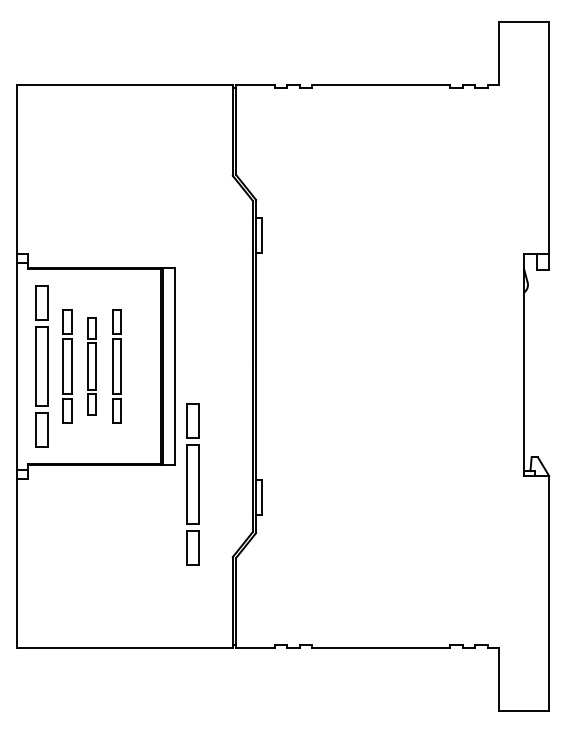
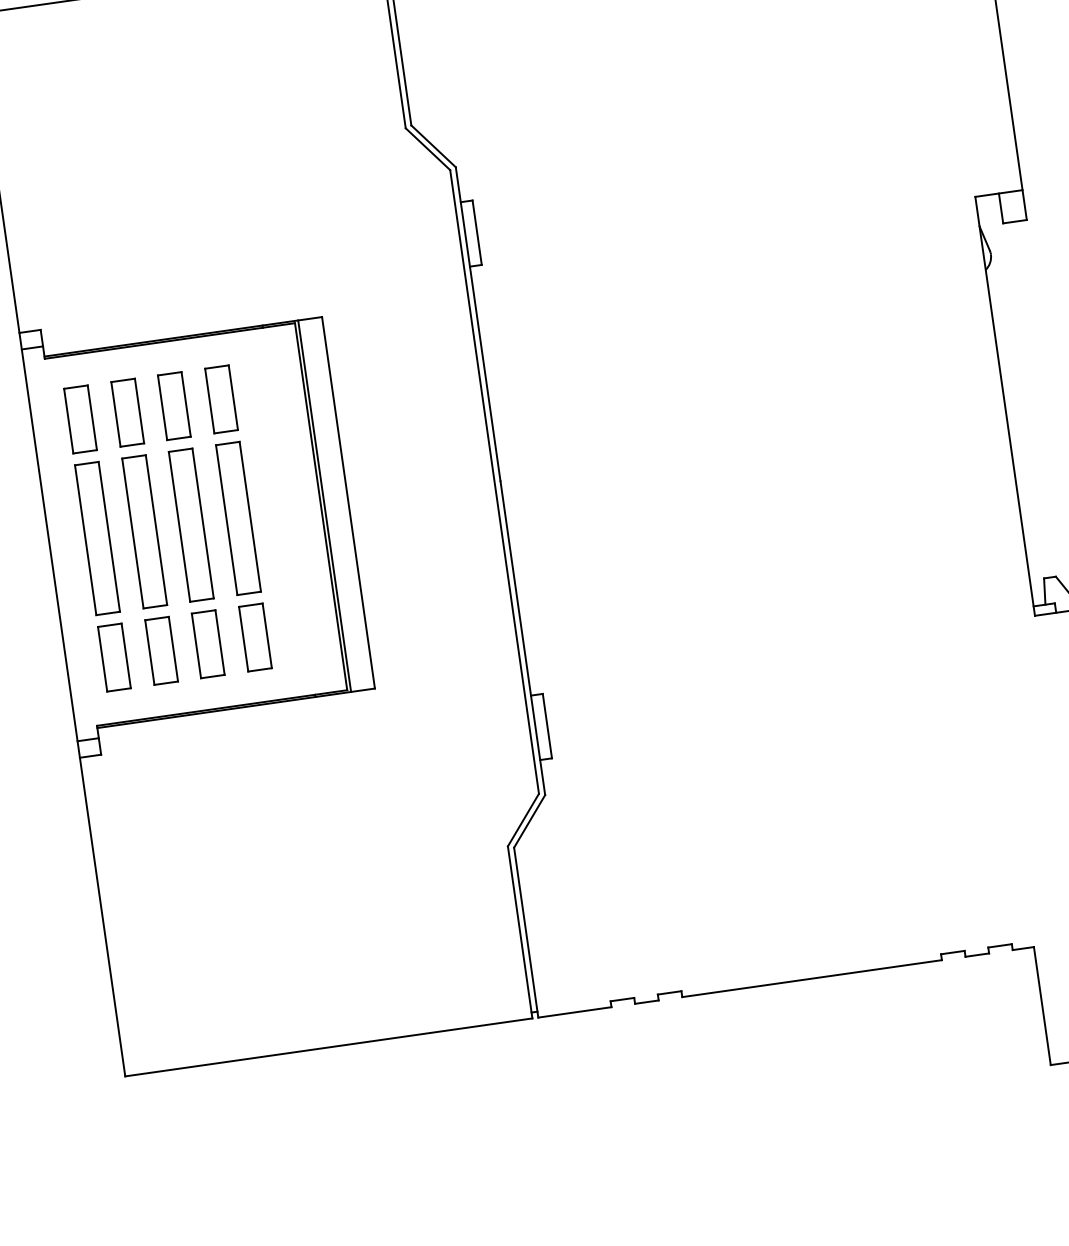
part: (66, 366) -> (143, 531), size x1.43
part: (91, 366) -> (190, 525), size x1.67
part: (116, 366) -> (237, 518), size x1.43
part: (192, 484) -> (412, 720), removed

